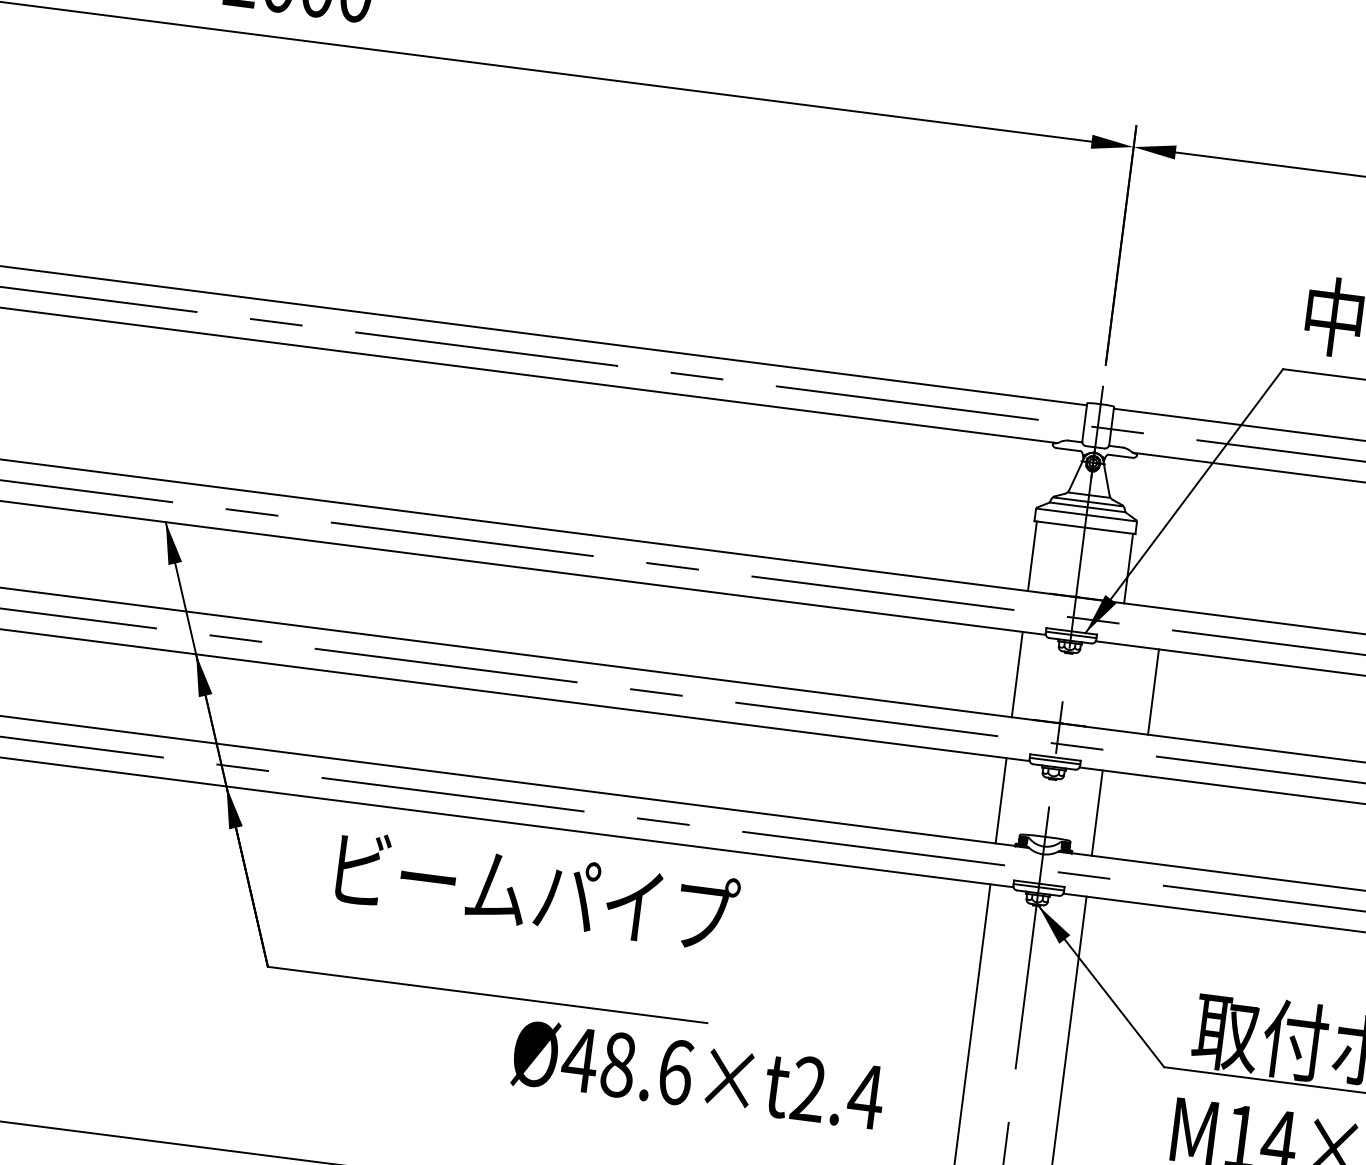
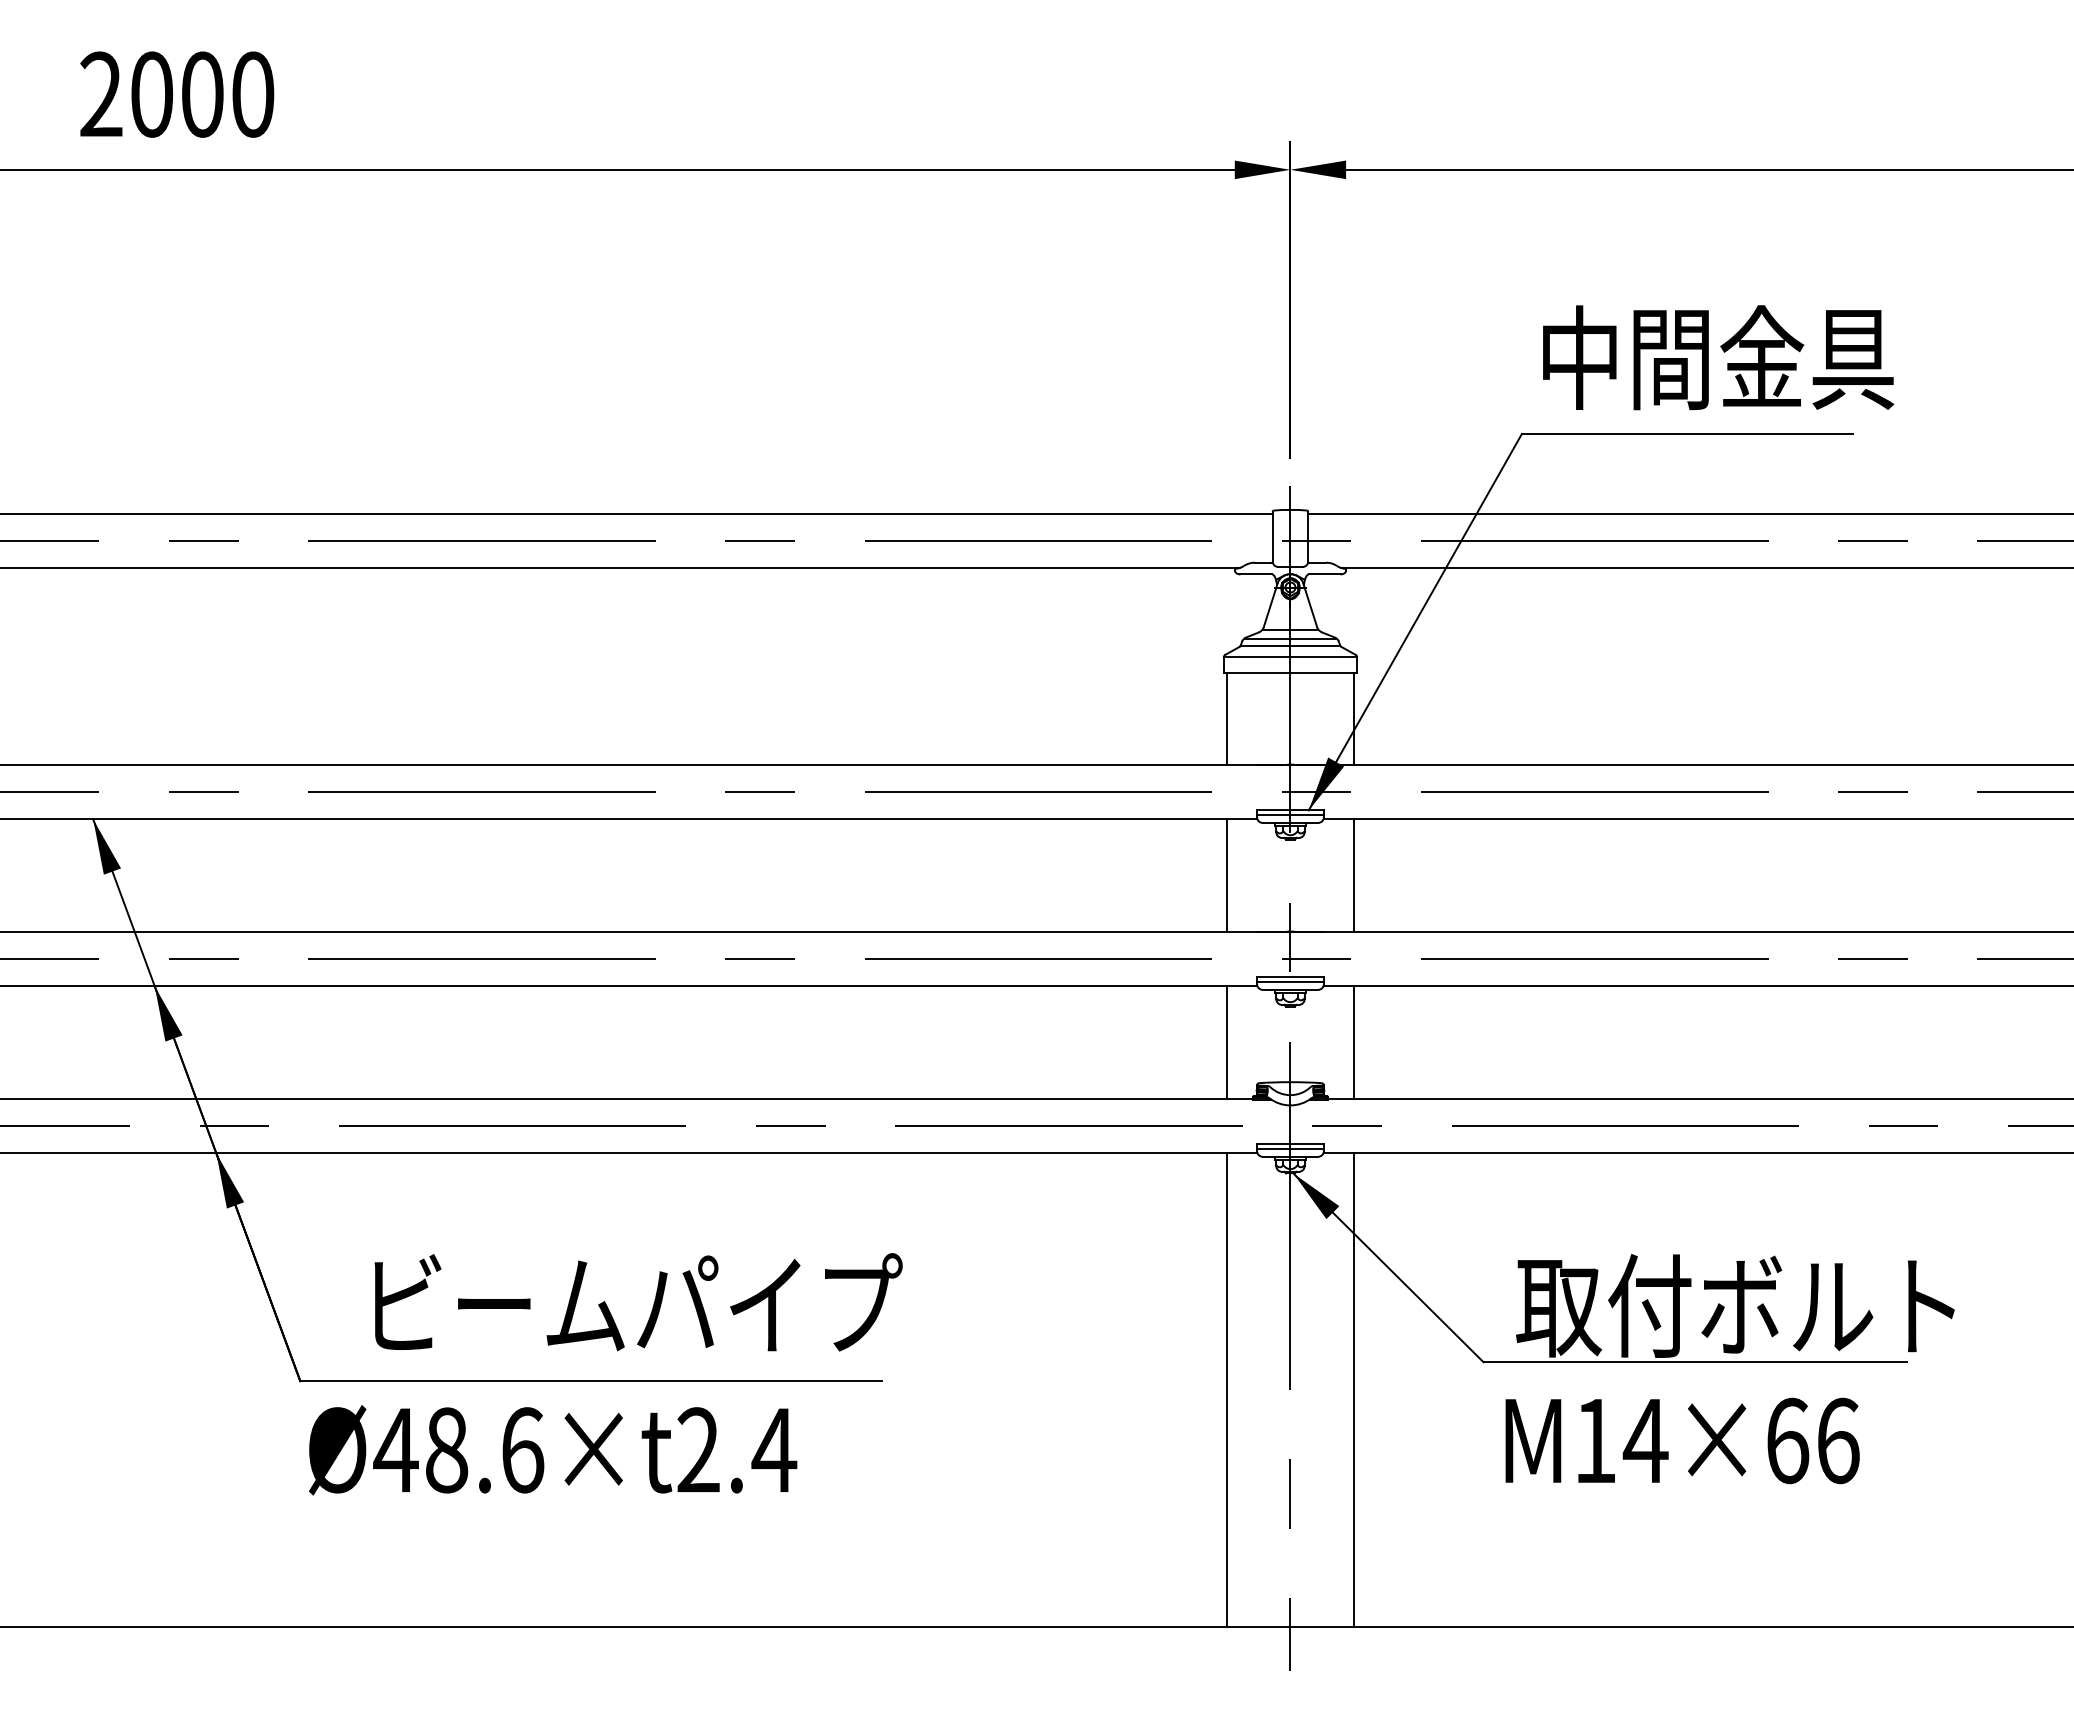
line: (1153, 691) -> (1354, 875), moved
text: (537, 891) -> (638, 1302), moved
text: (699, 1075) -> (553, 1450), moved

